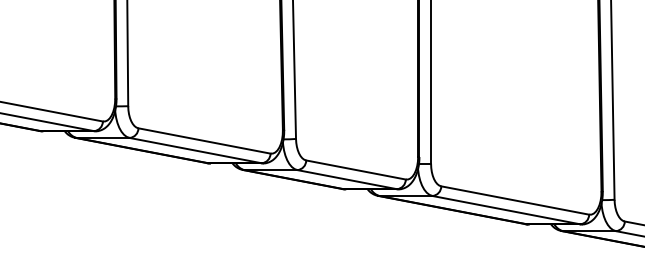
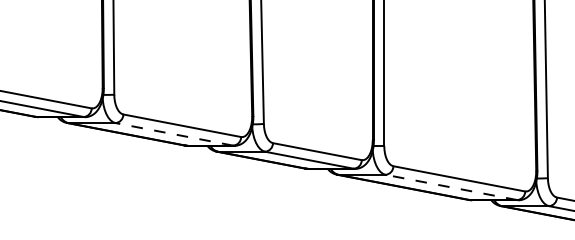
line: (195, 150) -> (174, 134), solid -> dashed
line: (505, 210) -> (450, 187), solid -> dashed

